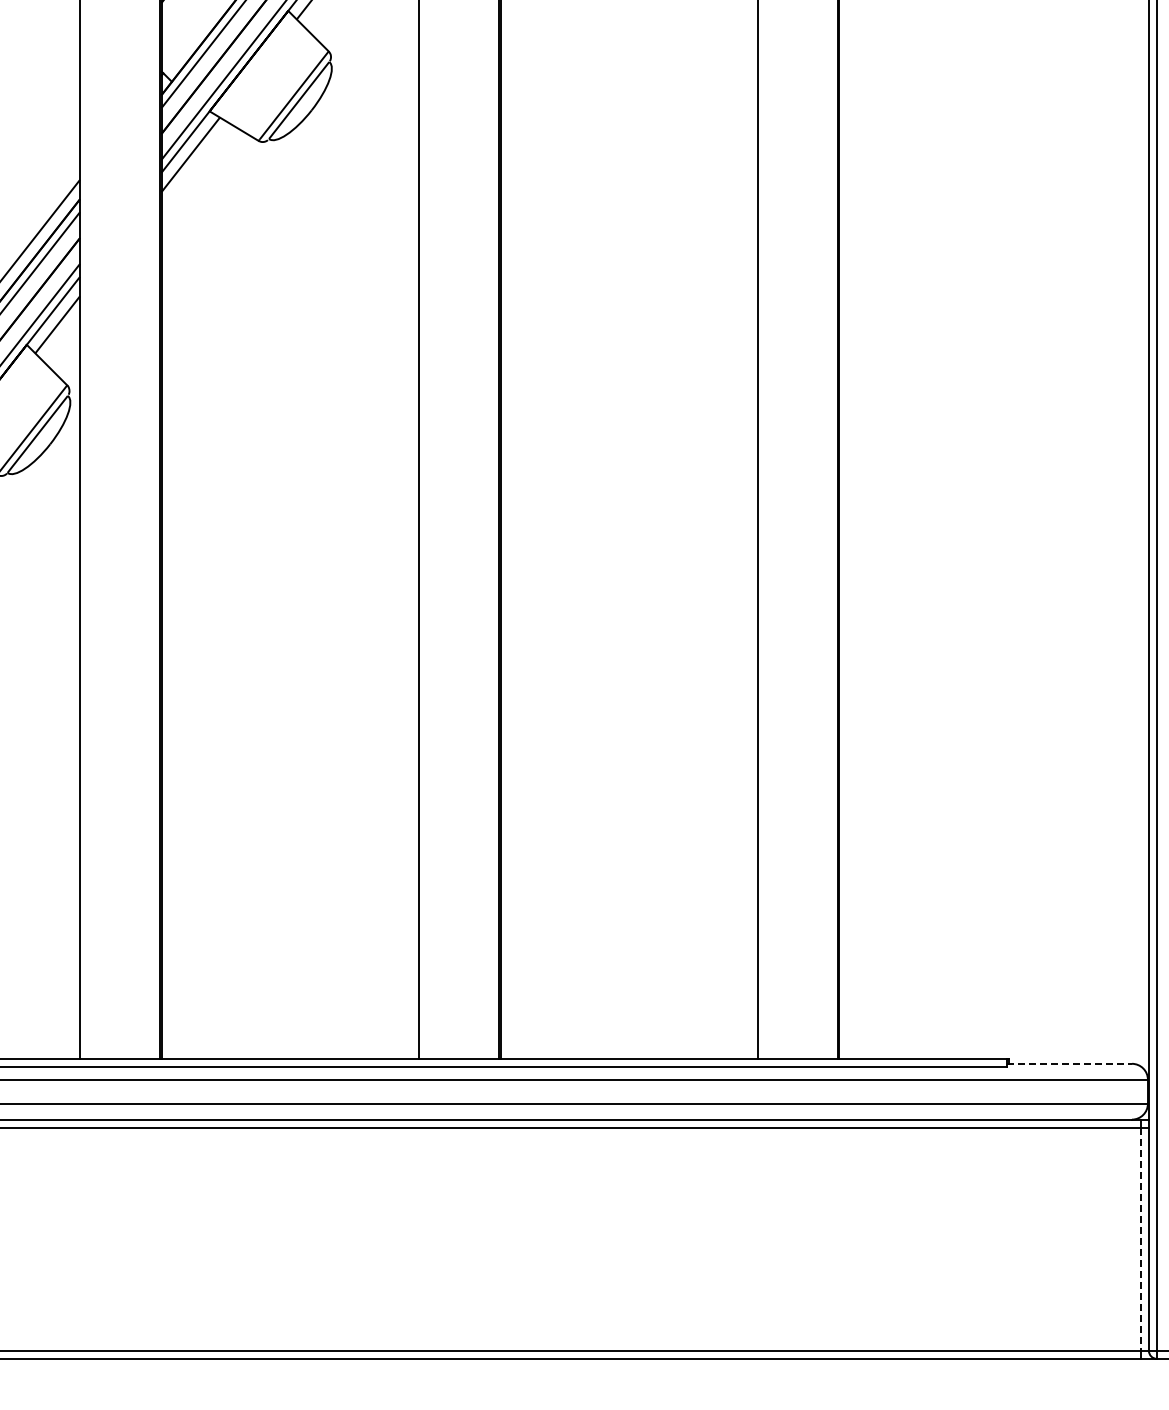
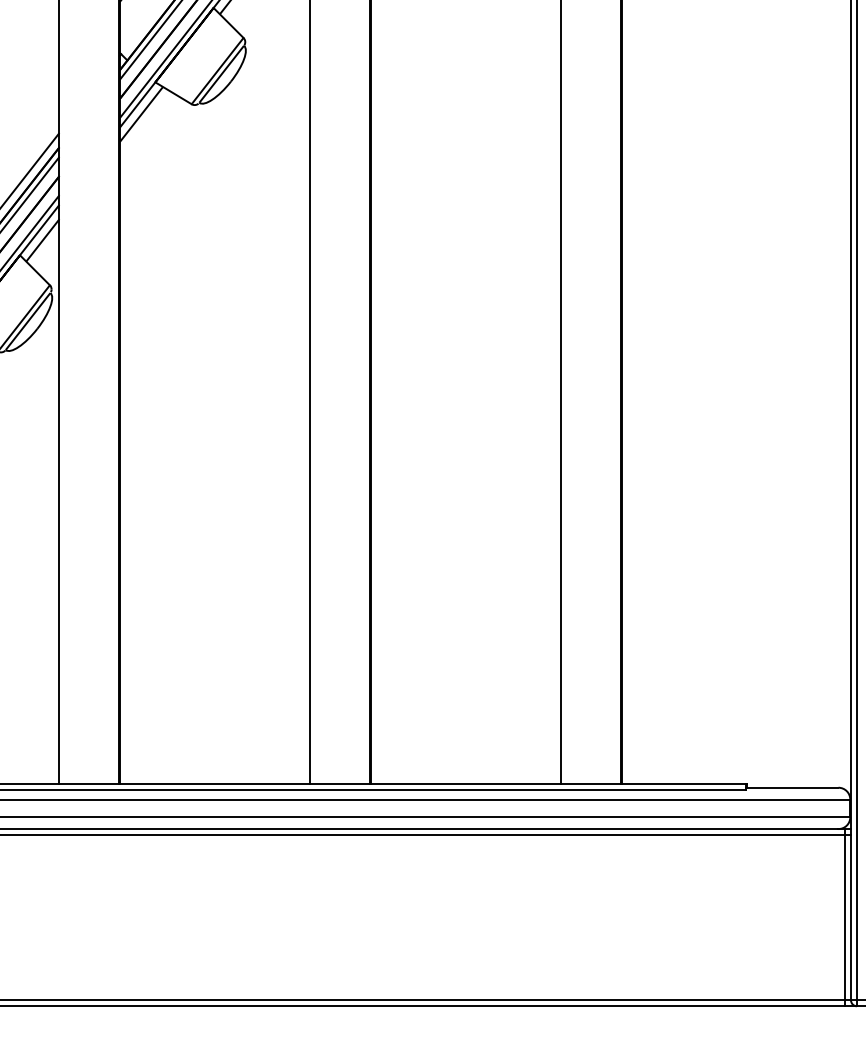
line: (1070, 1063) -> (792, 787), dashed -> solid
line: (1140, 1239) -> (844, 917), dashed -> solid

